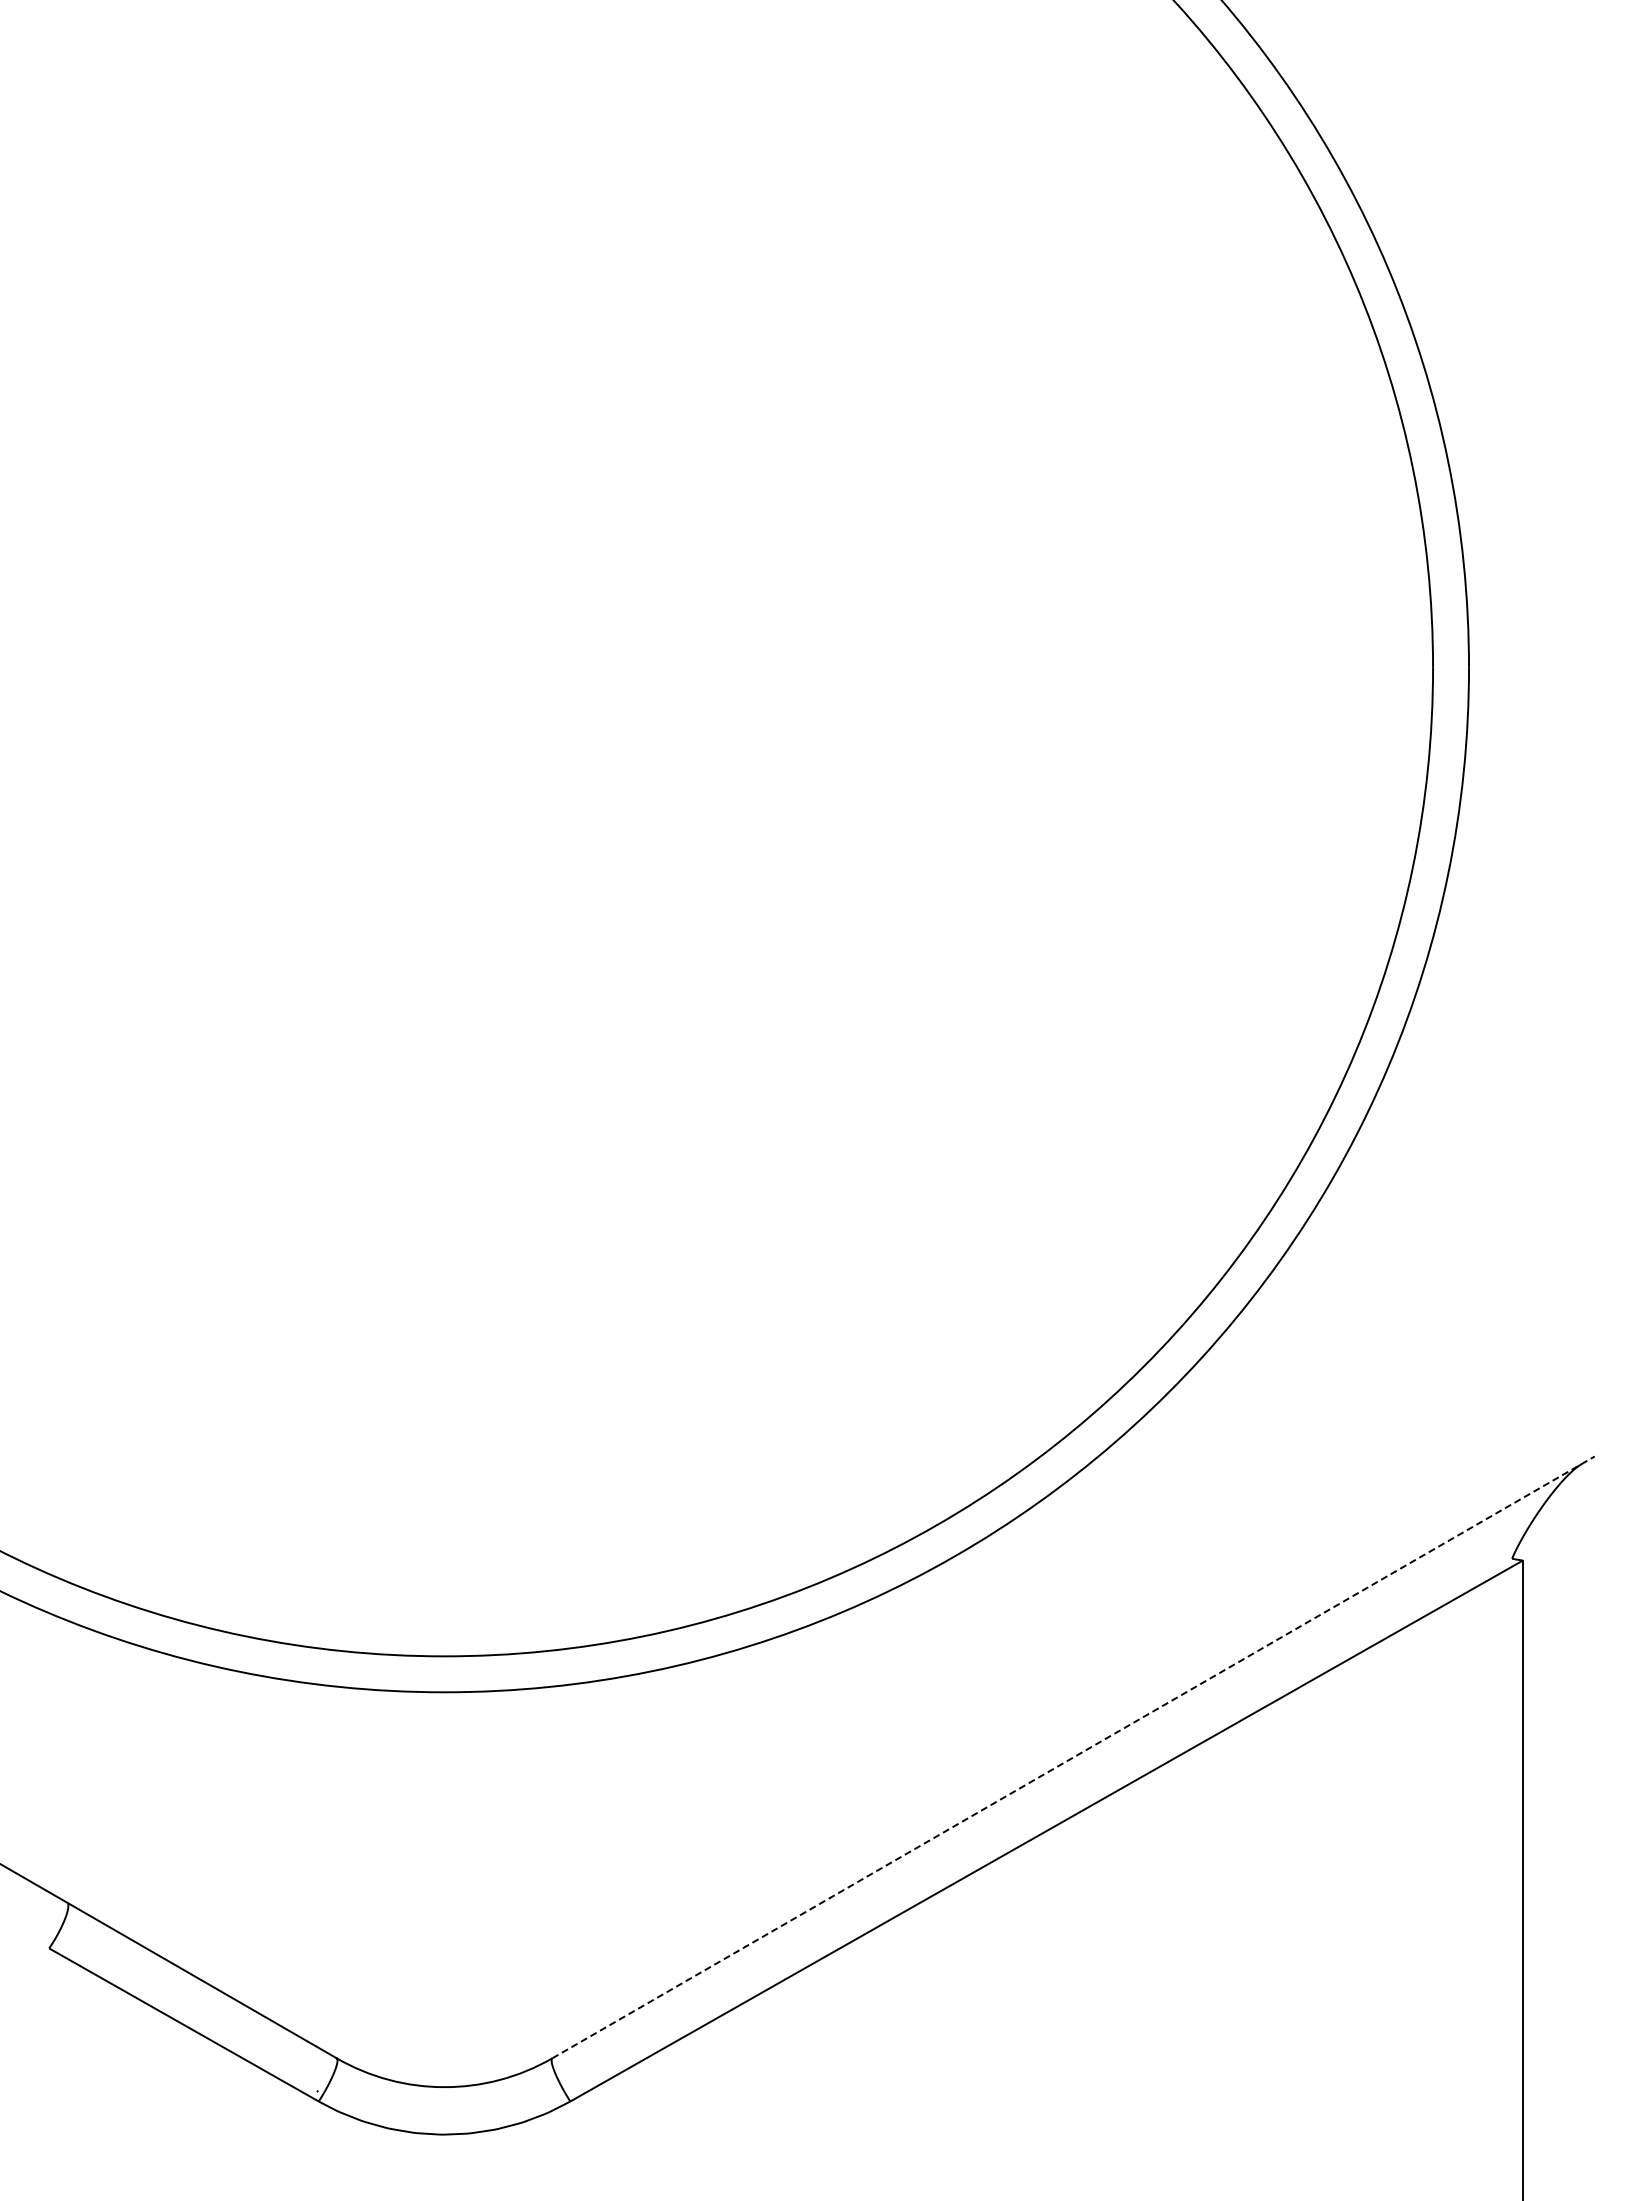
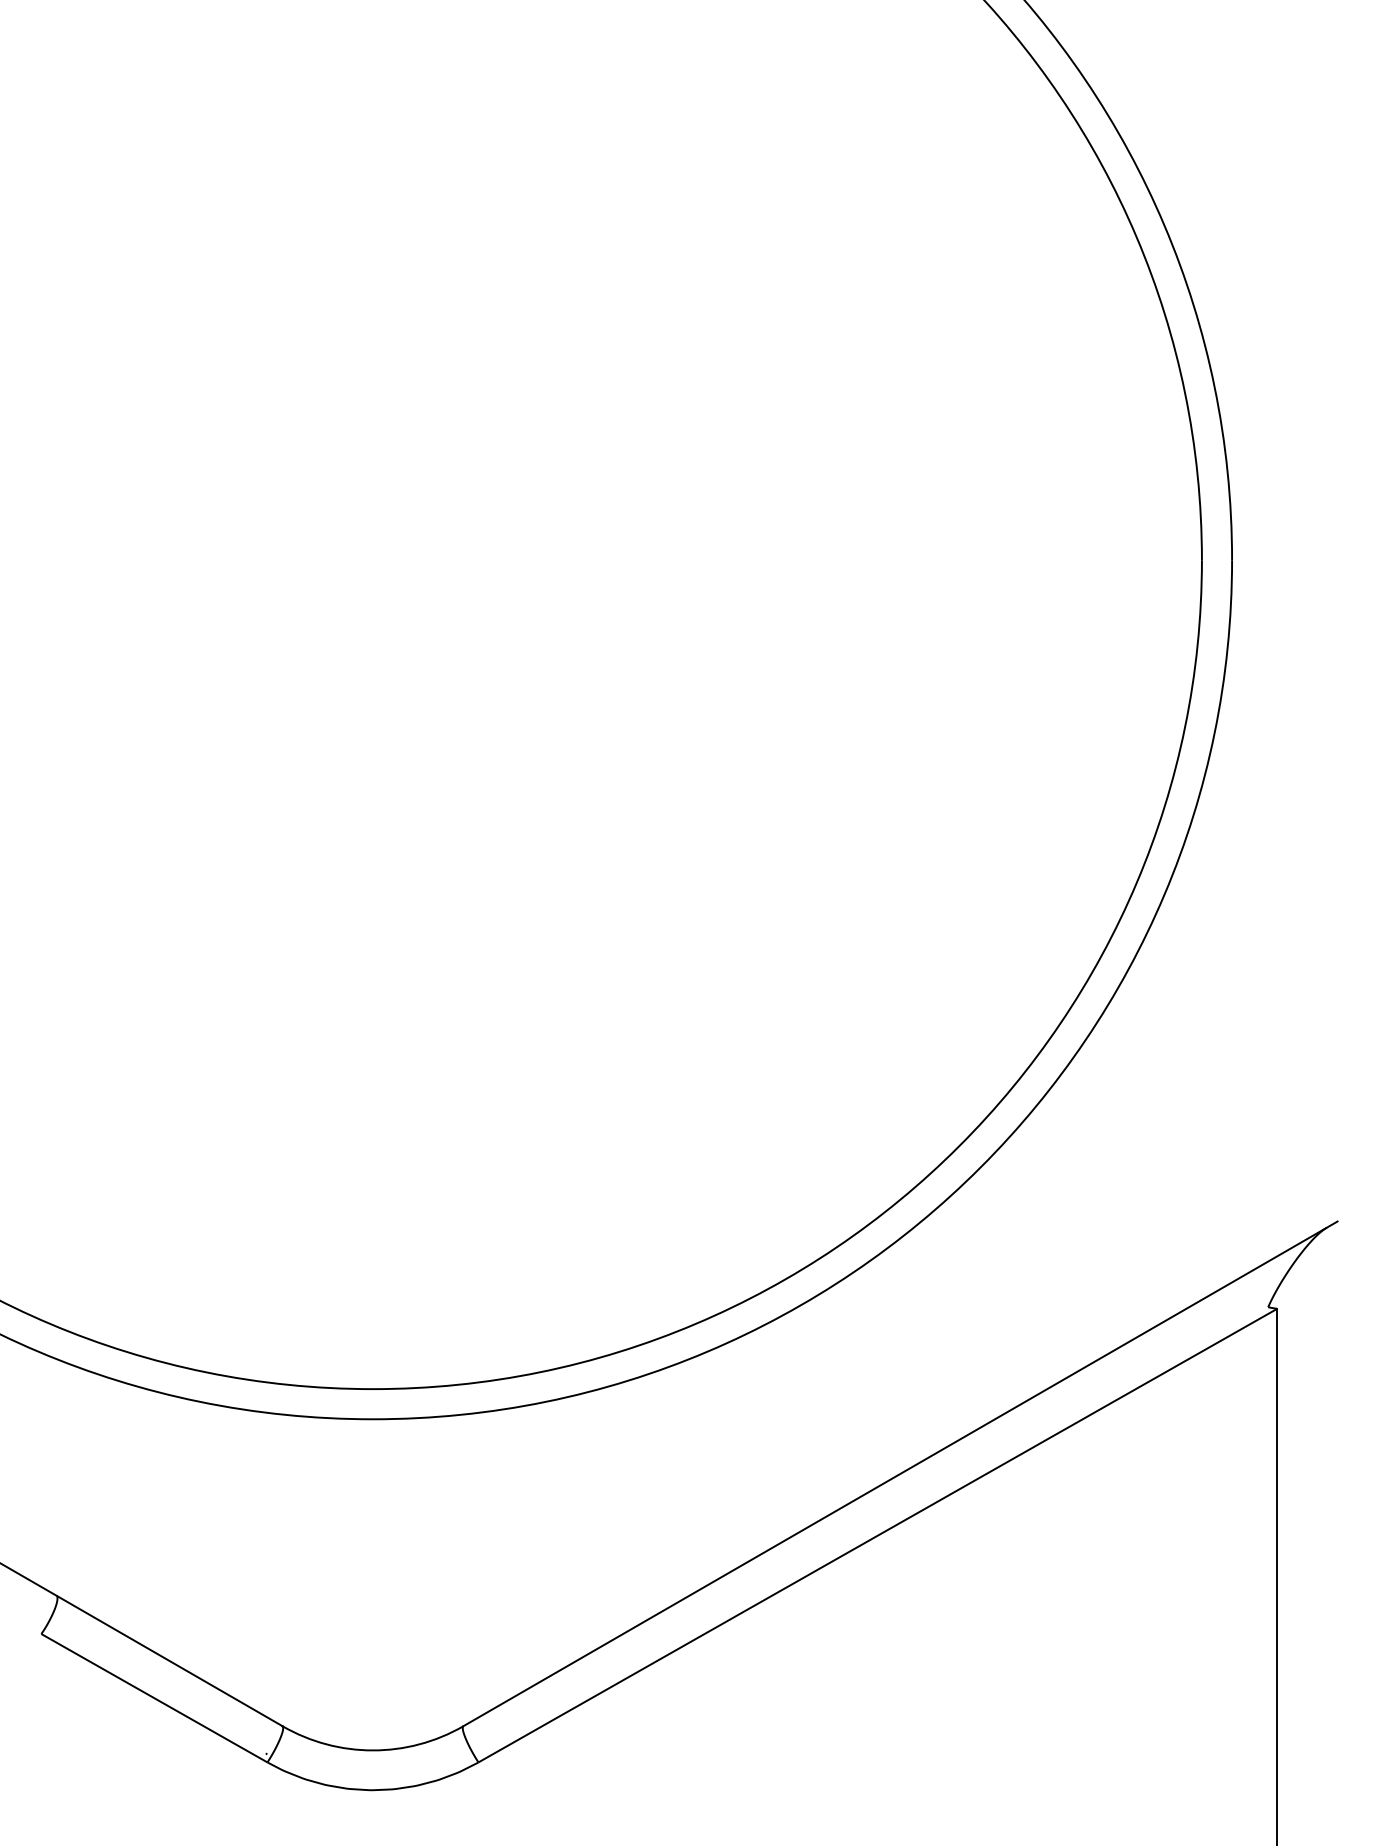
line: (1073, 1757) -> (900, 1473), dashed -> solid

